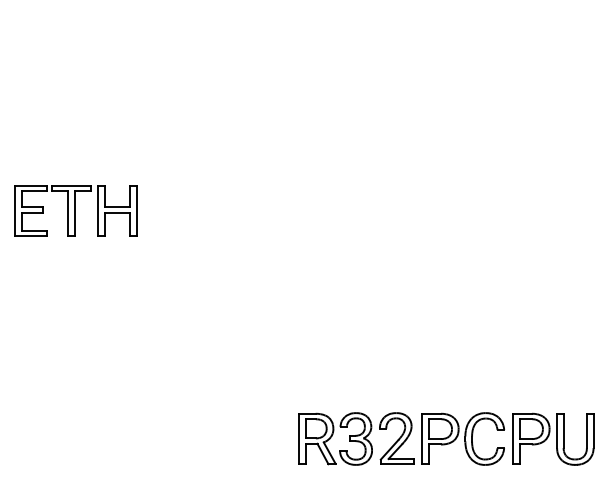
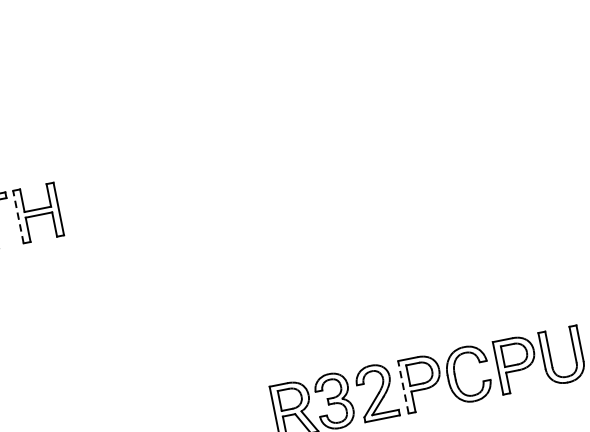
line: (98, 210) -> (18, 216), solid -> dashed
line: (422, 438) -> (403, 386), solid -> dashed

